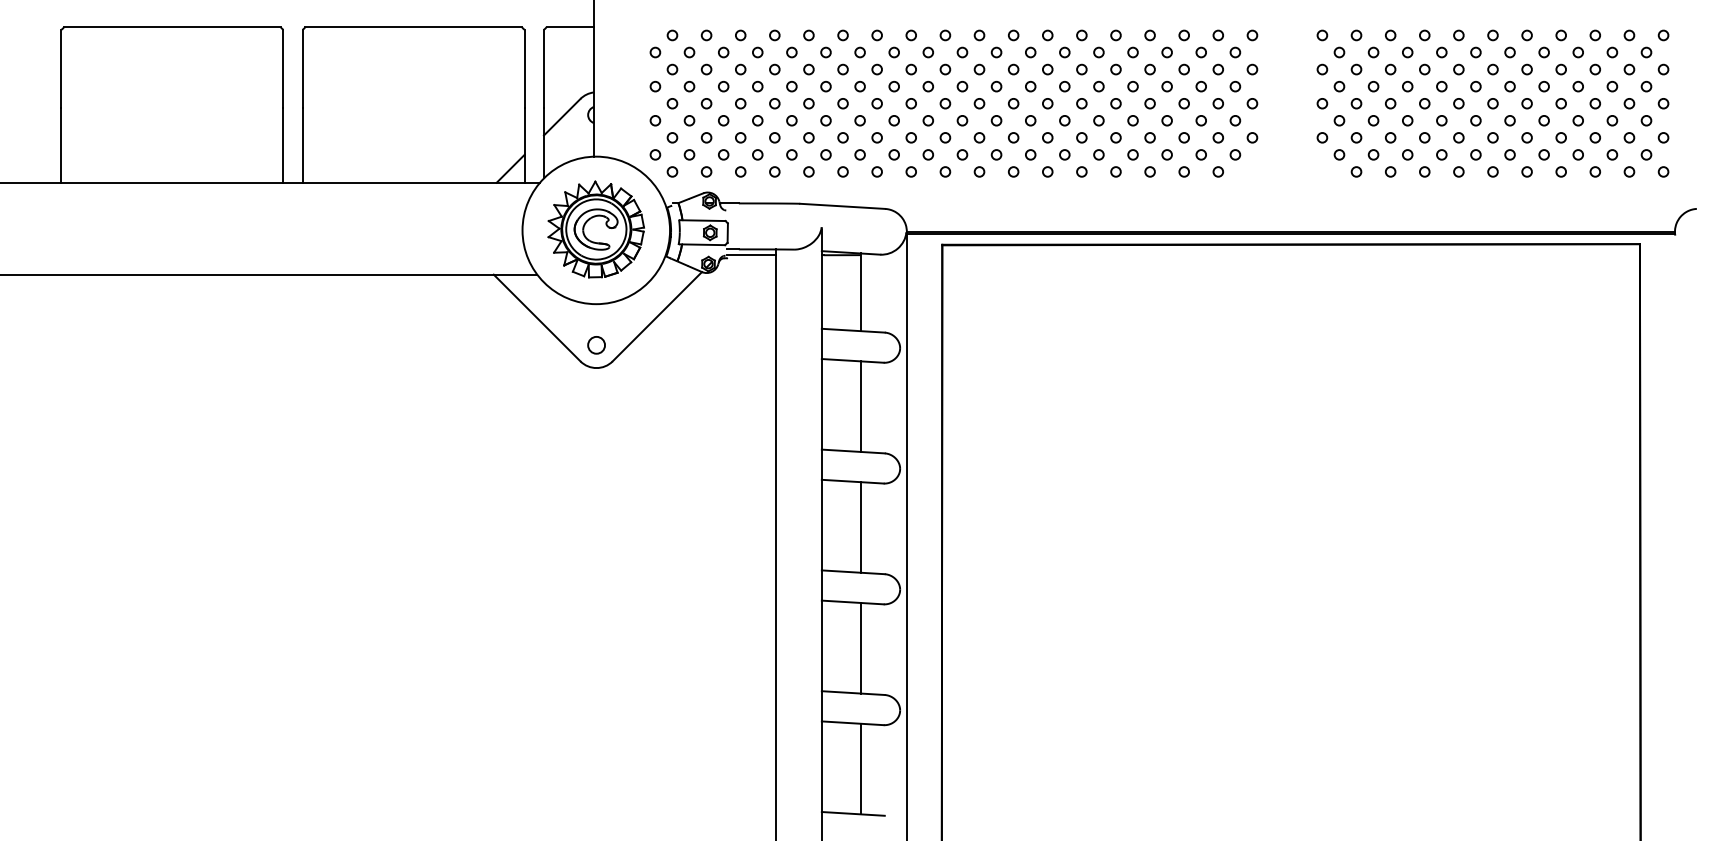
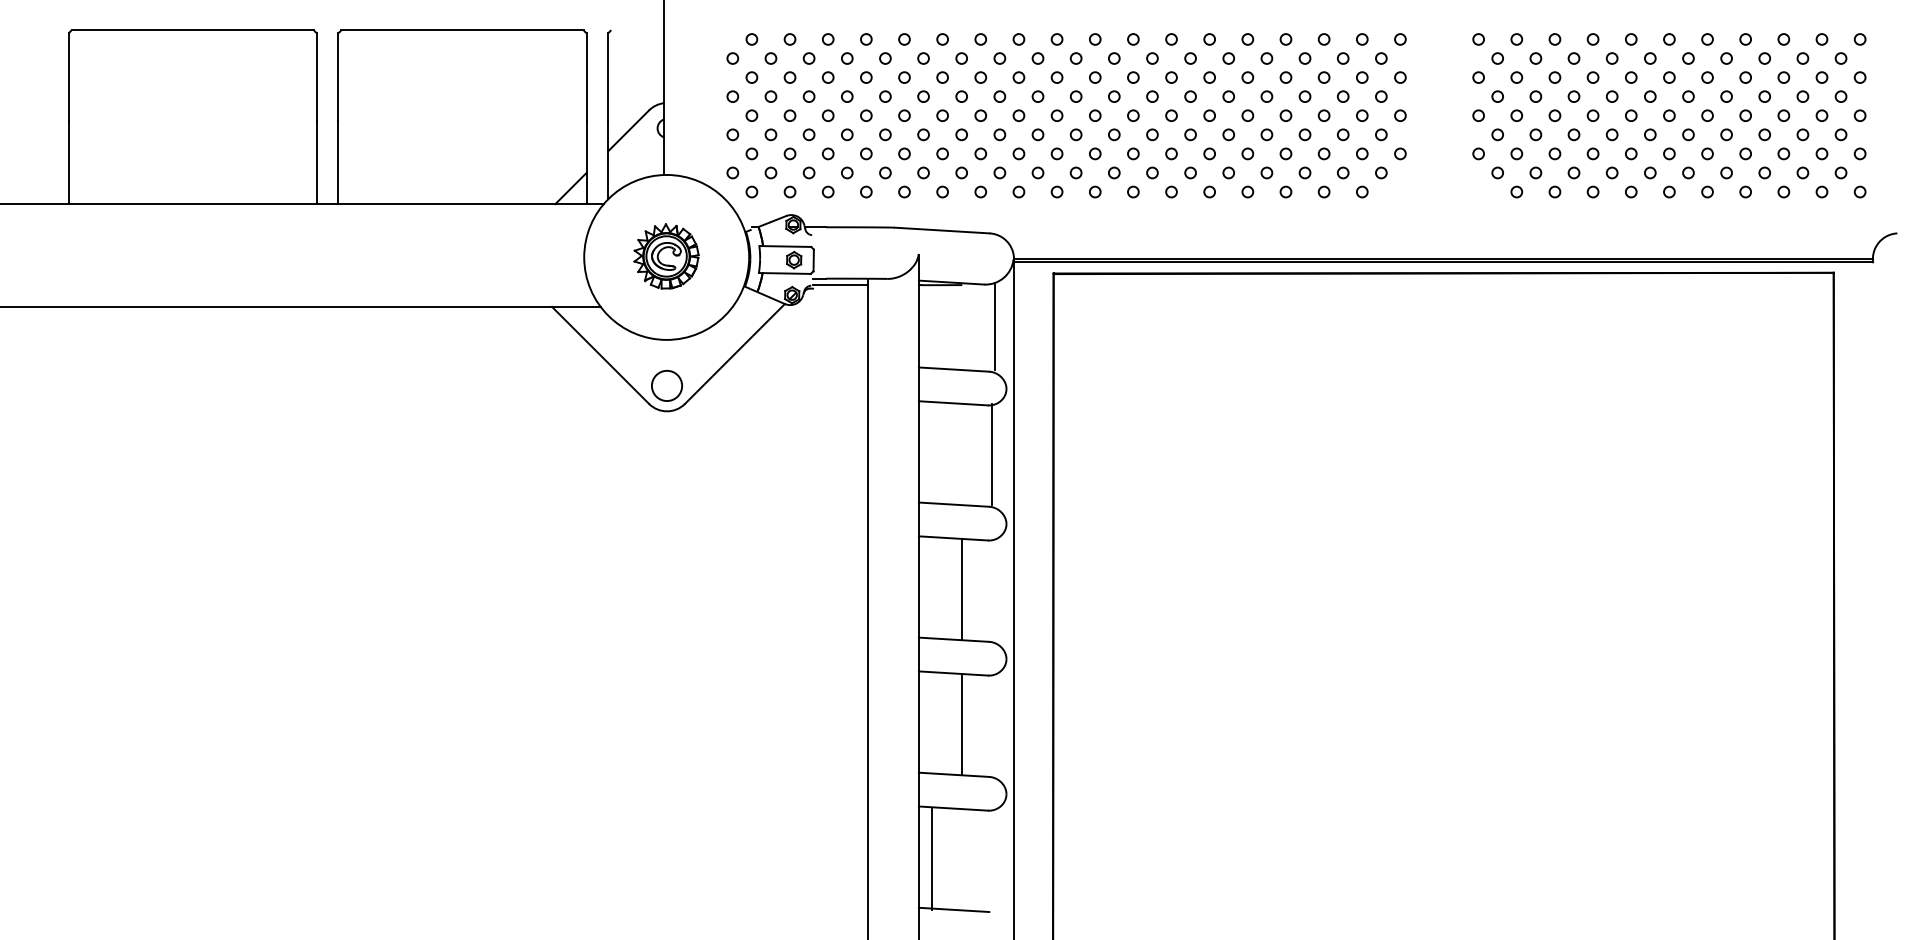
line: (569, 27) -> (636, 30), removed
part: (595, 229) -> (665, 256), size x0.6
line: (860, 292) -> (994, 326), moved
circle: (596, 344) -> (666, 385), size x1.6
line: (860, 406) -> (992, 454), moved
line: (860, 768) -> (931, 859), moved

